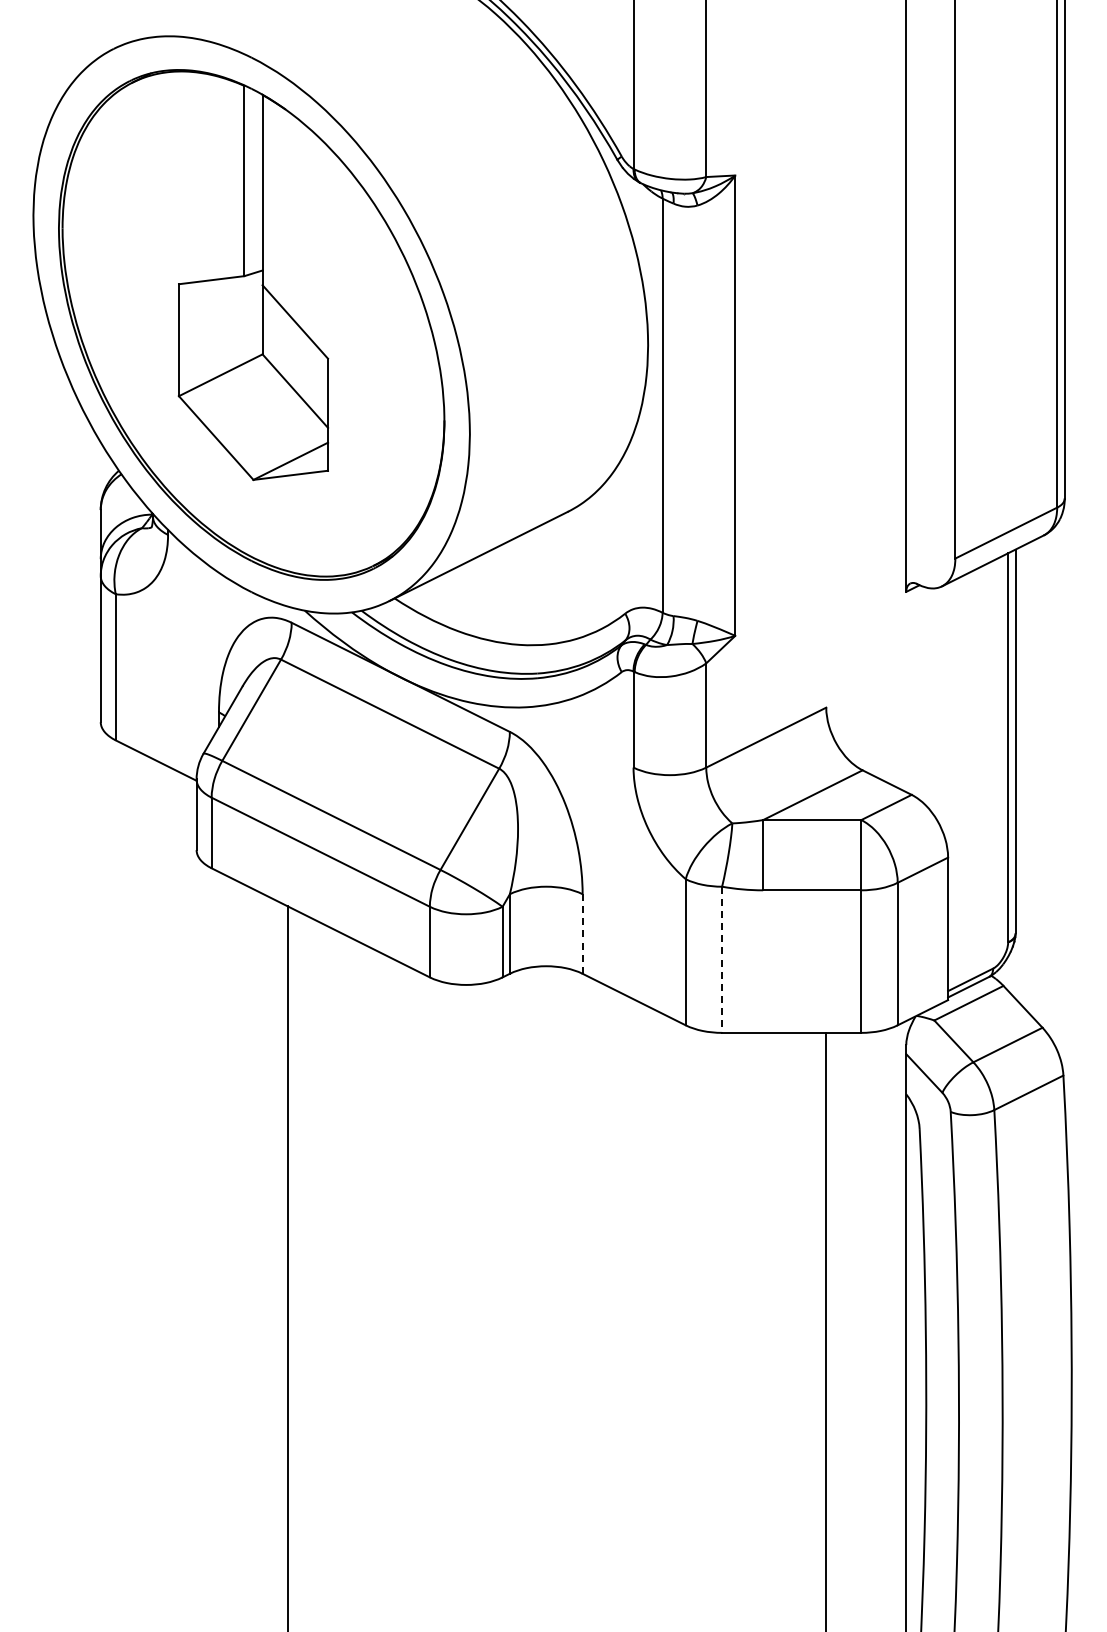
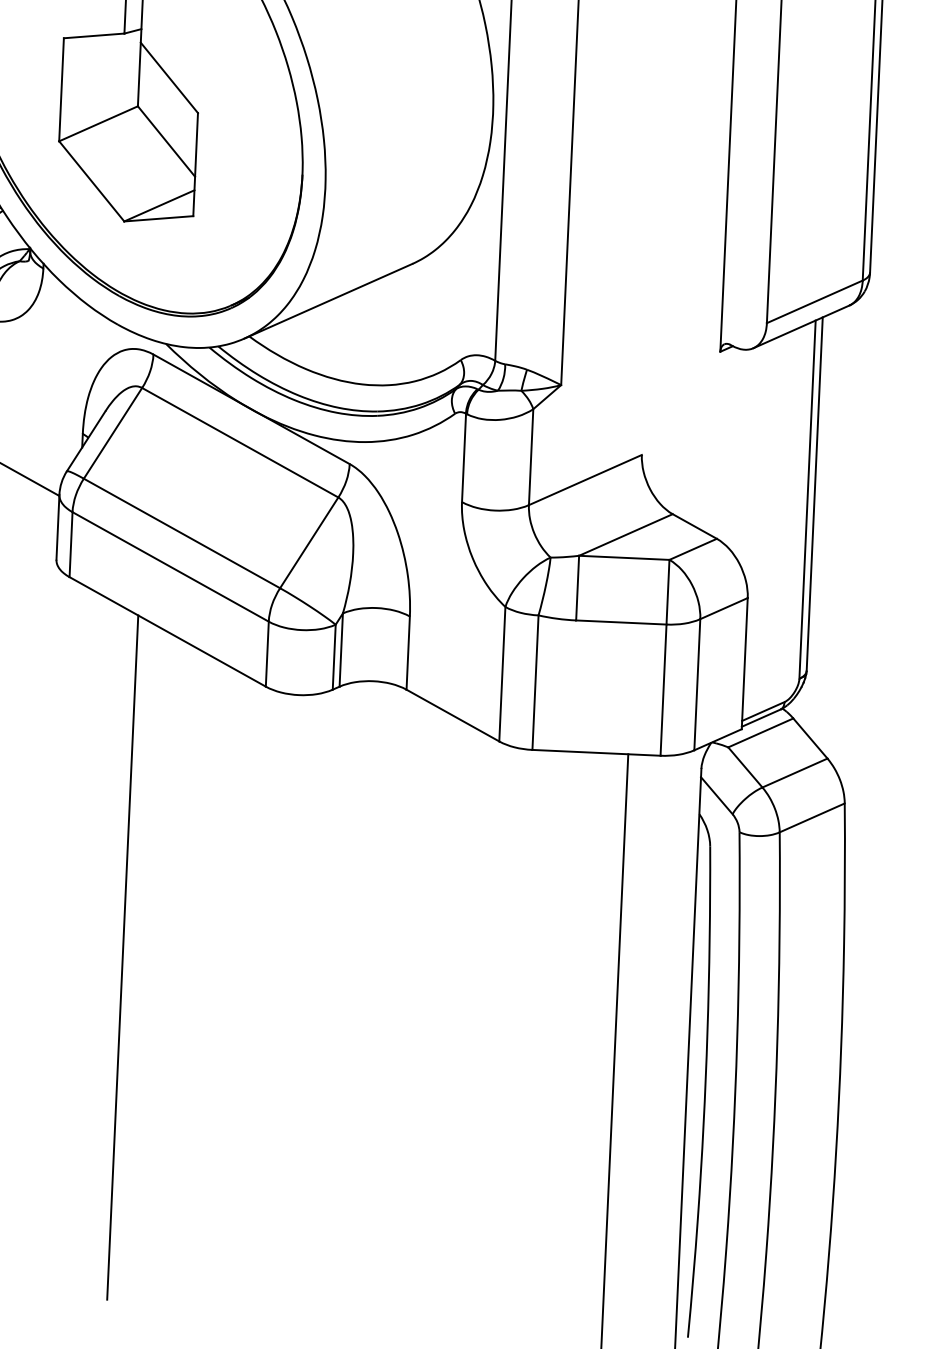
line: (582, 934) -> (408, 653), dashed -> solid
line: (722, 960) -> (535, 683), dashed -> solid

